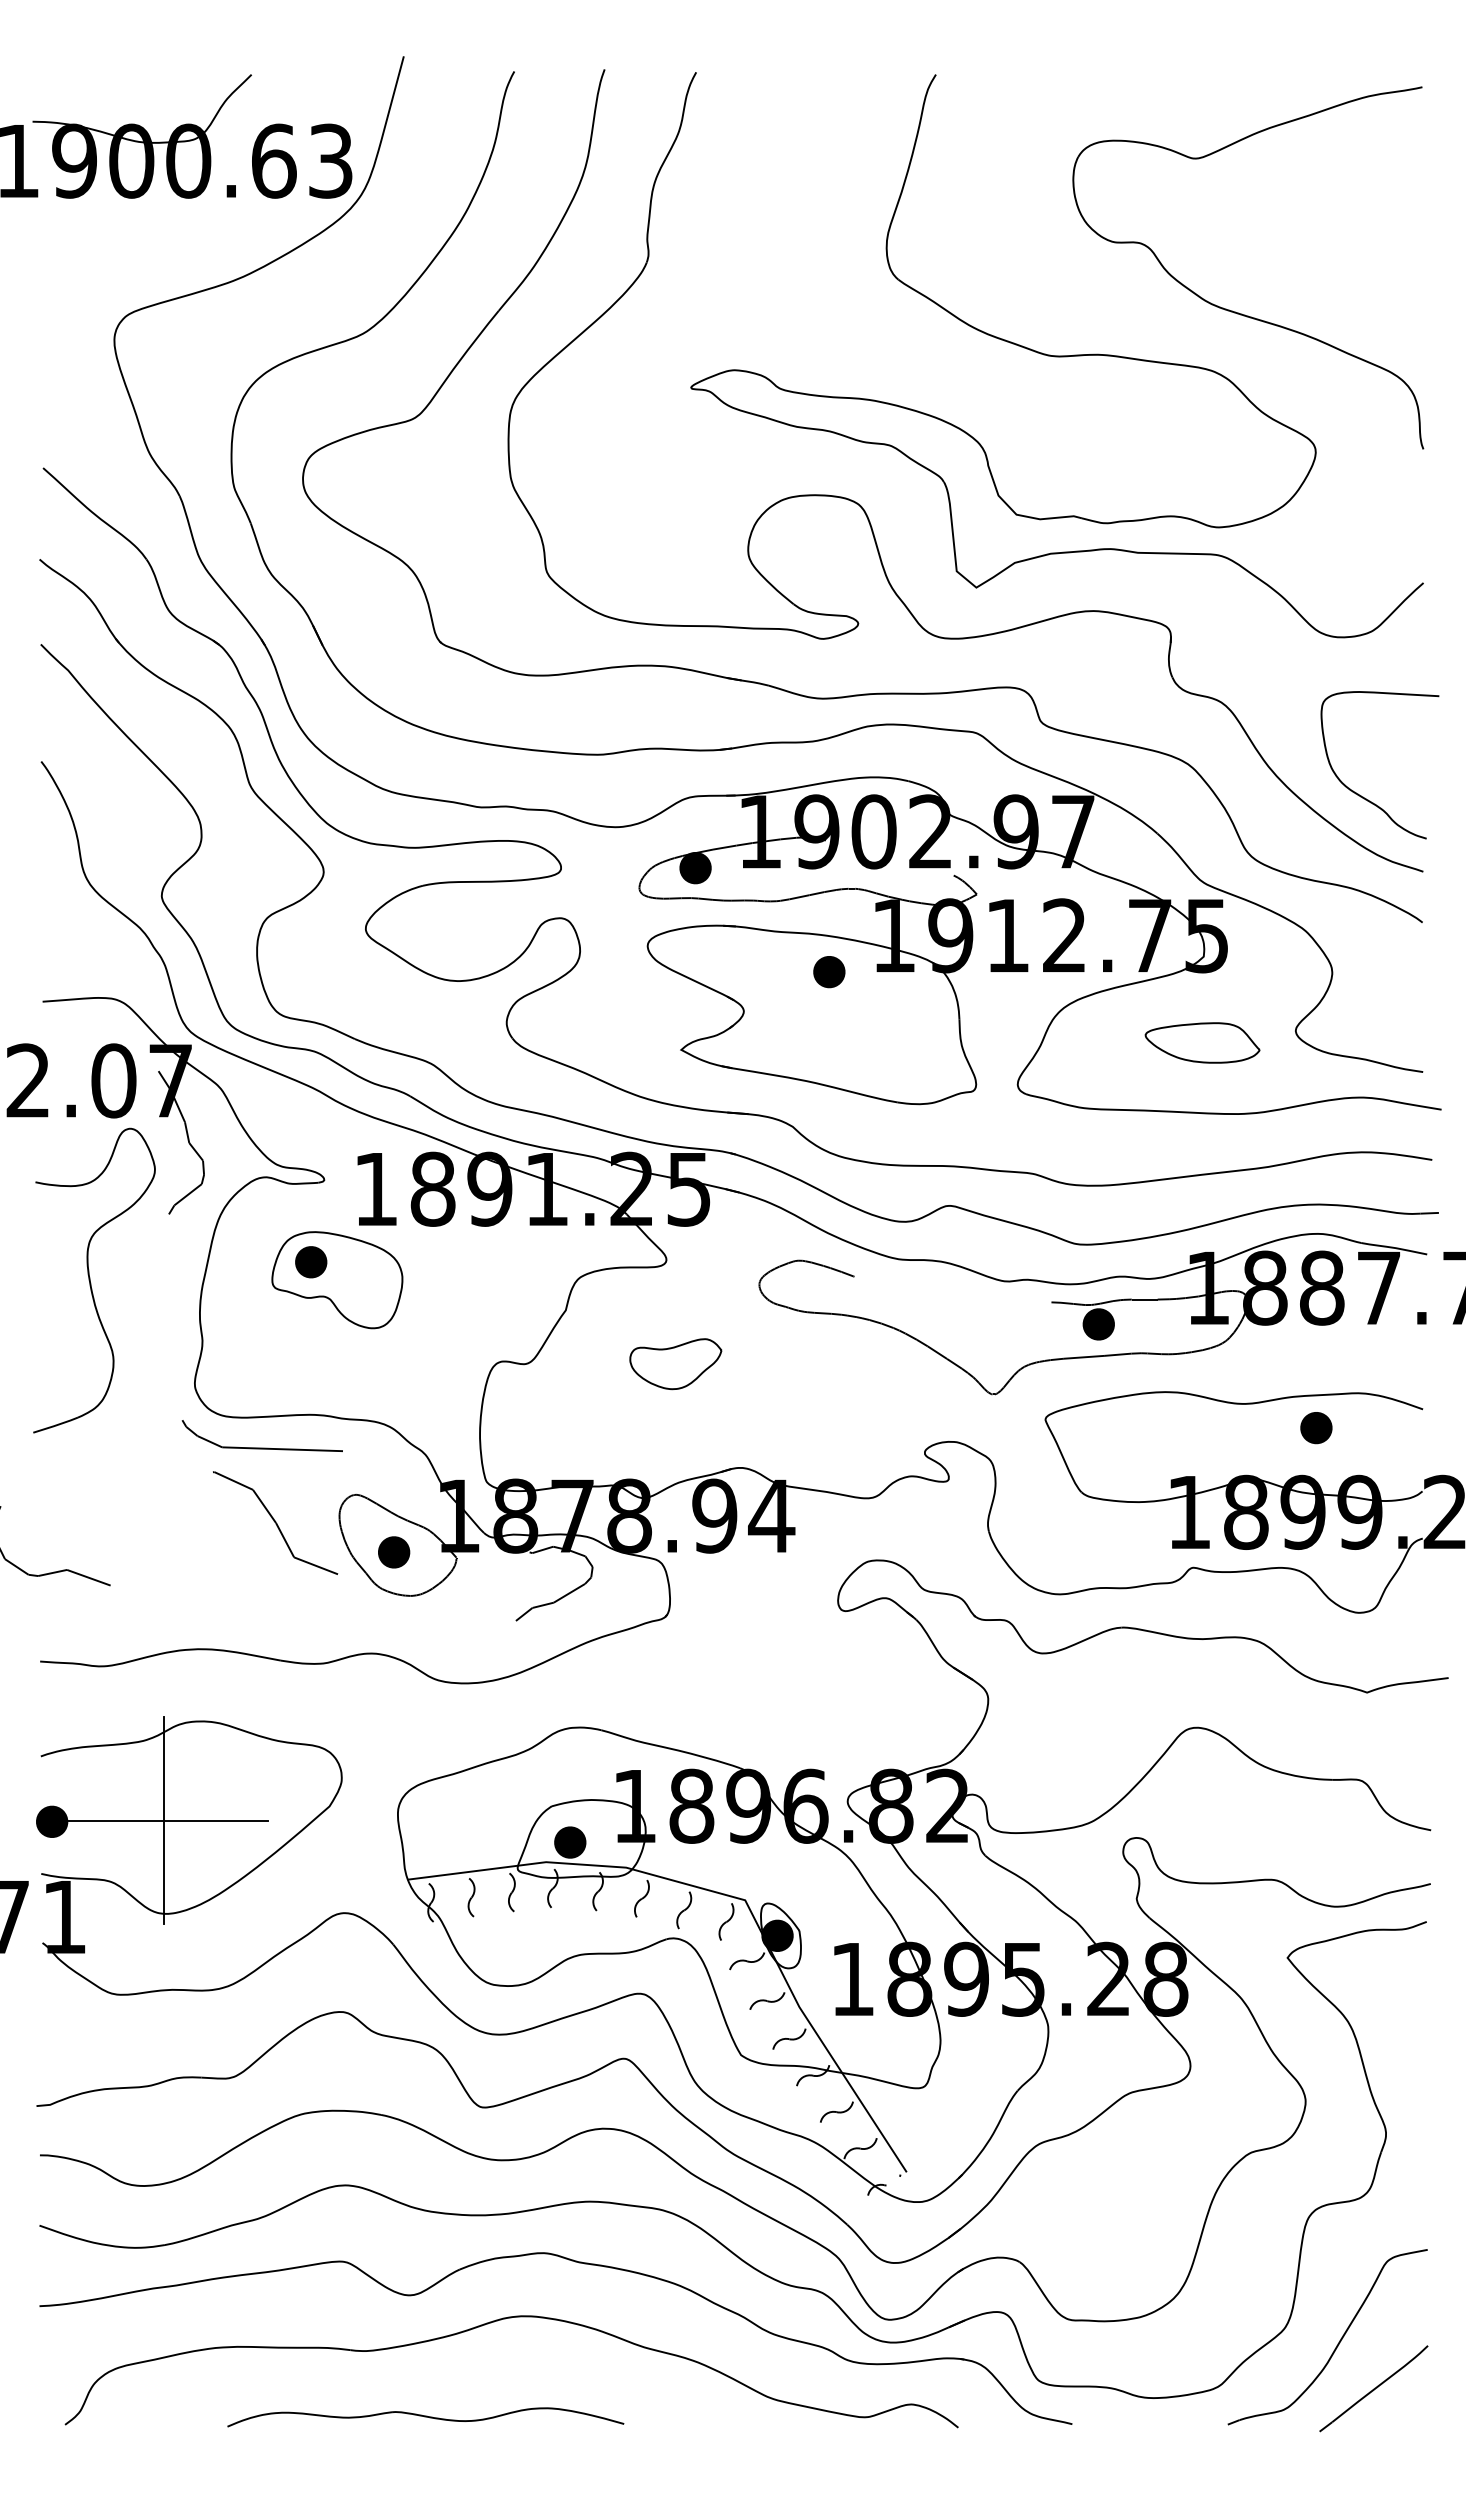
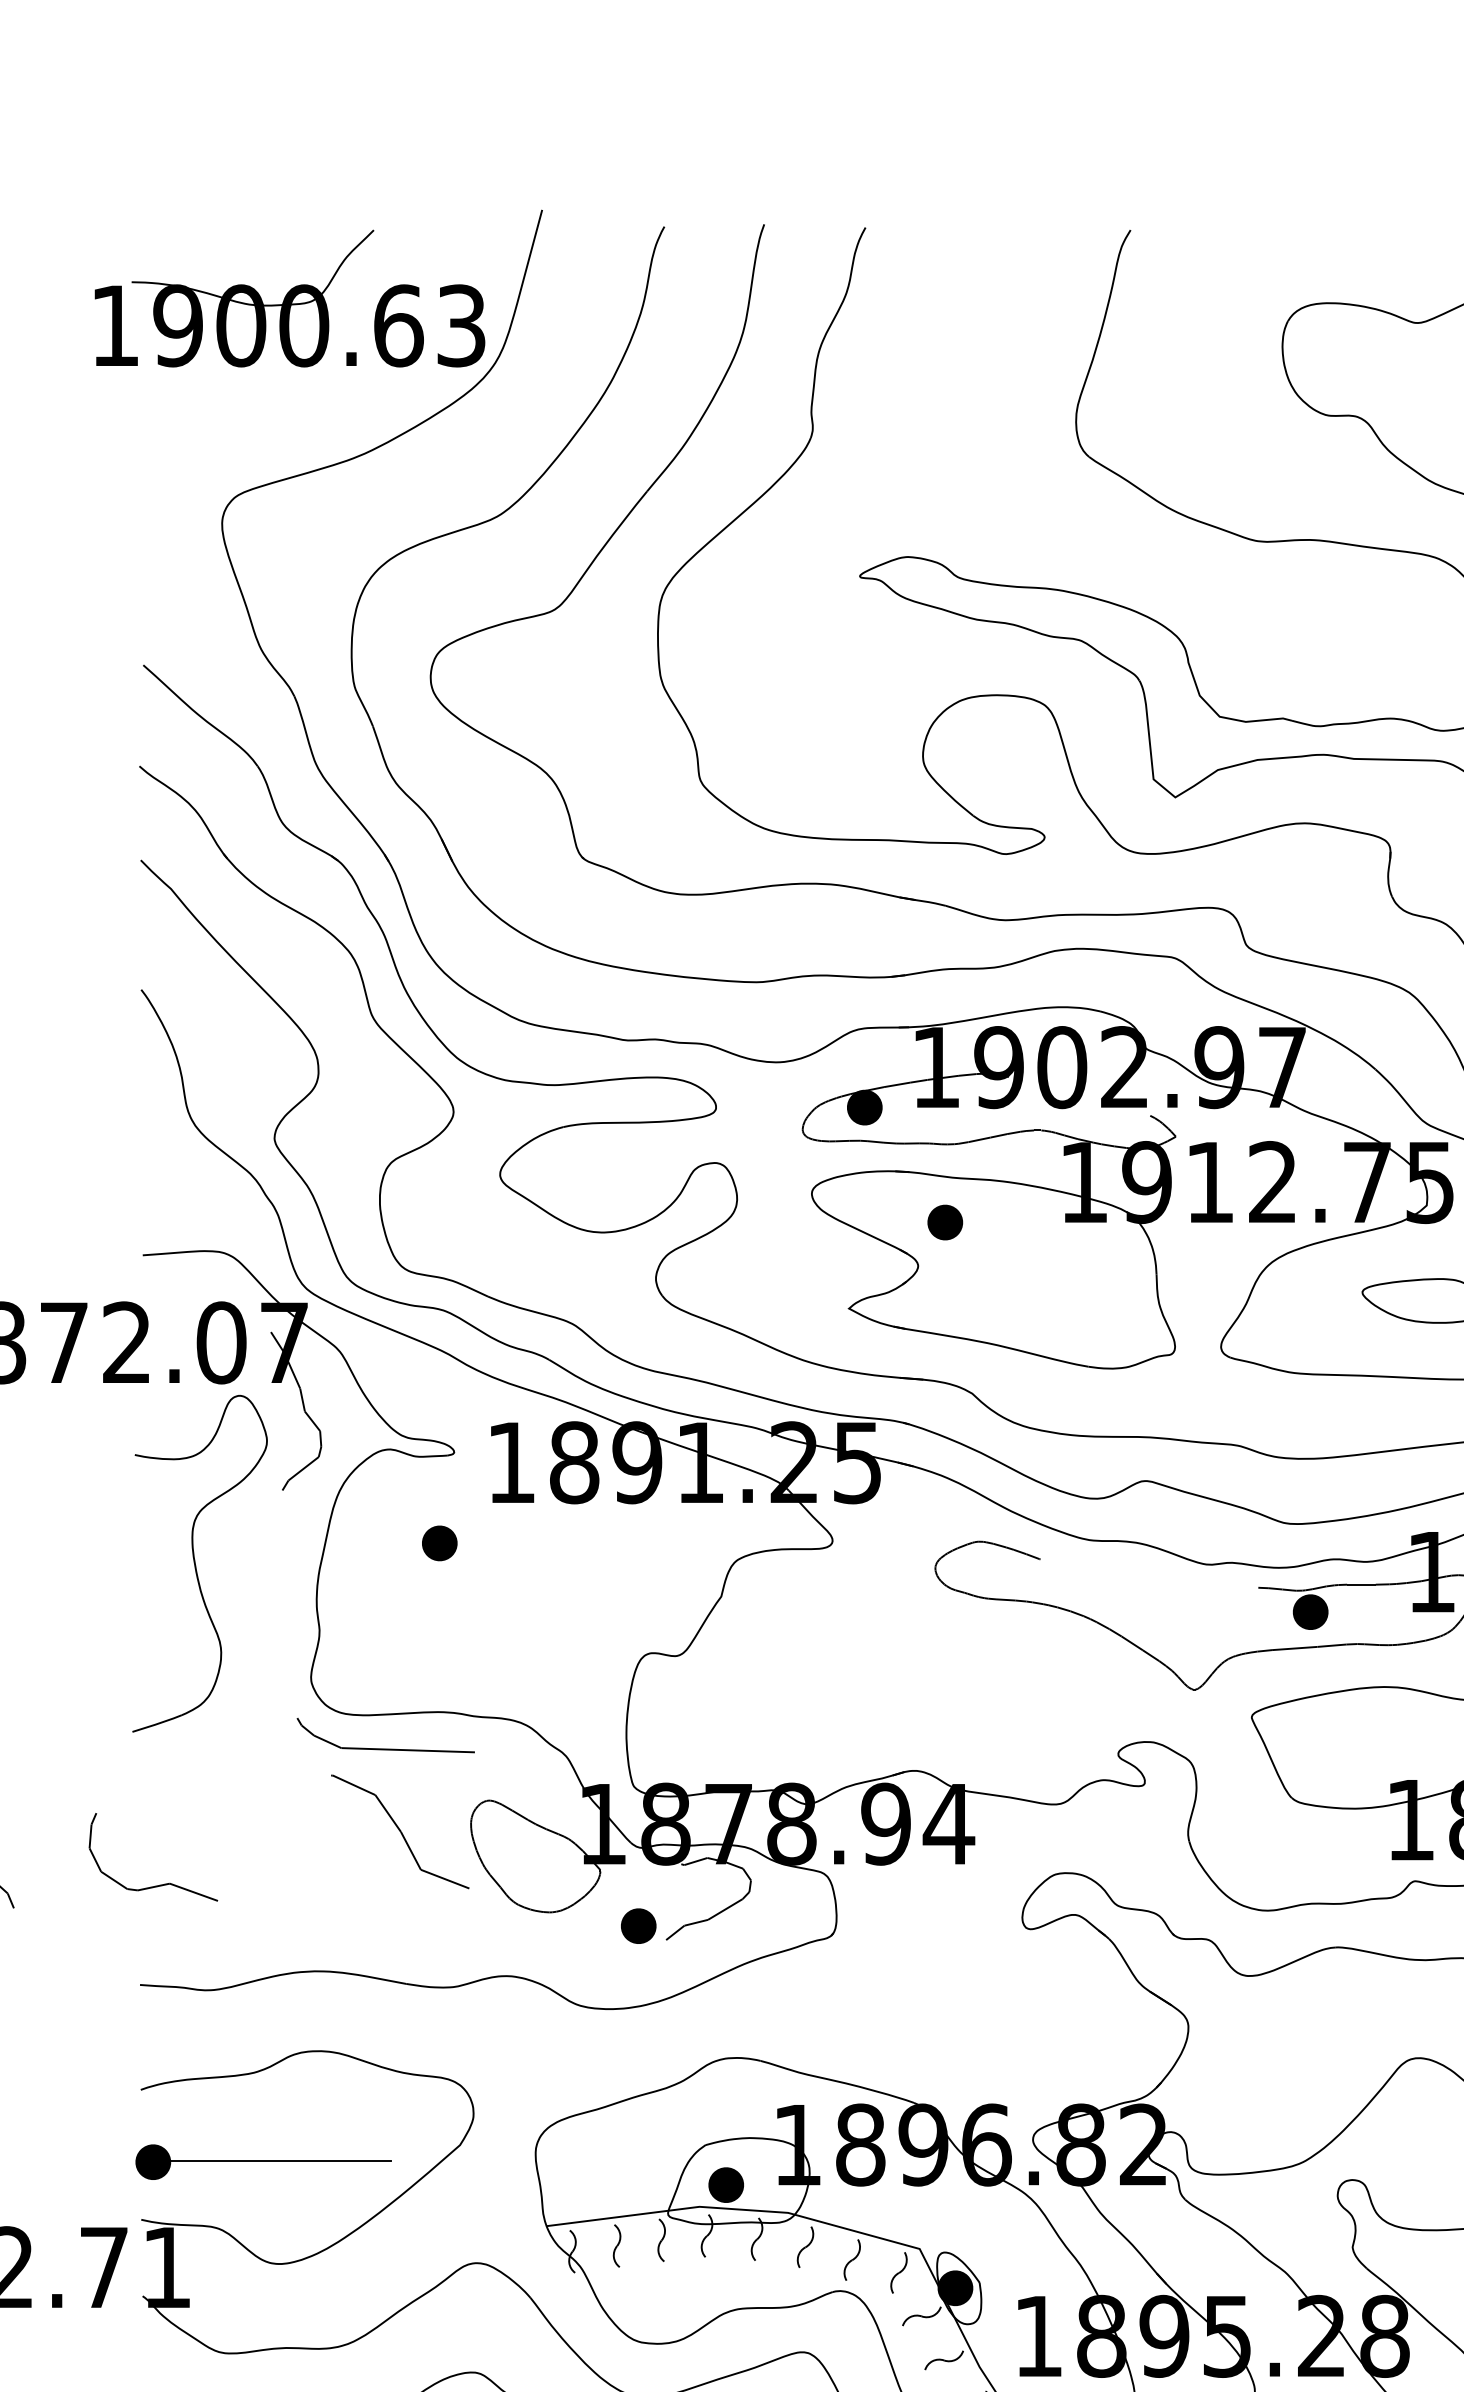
part: (829, 972) -> (945, 1223), moved
part: (337, 1280) -> (468, 1563), removed
part: (675, 1364) -> (842, 1656), removed
part: (394, 1552) -> (639, 1926), moved
line: (163, 1820) -> (276, 2160), removed

